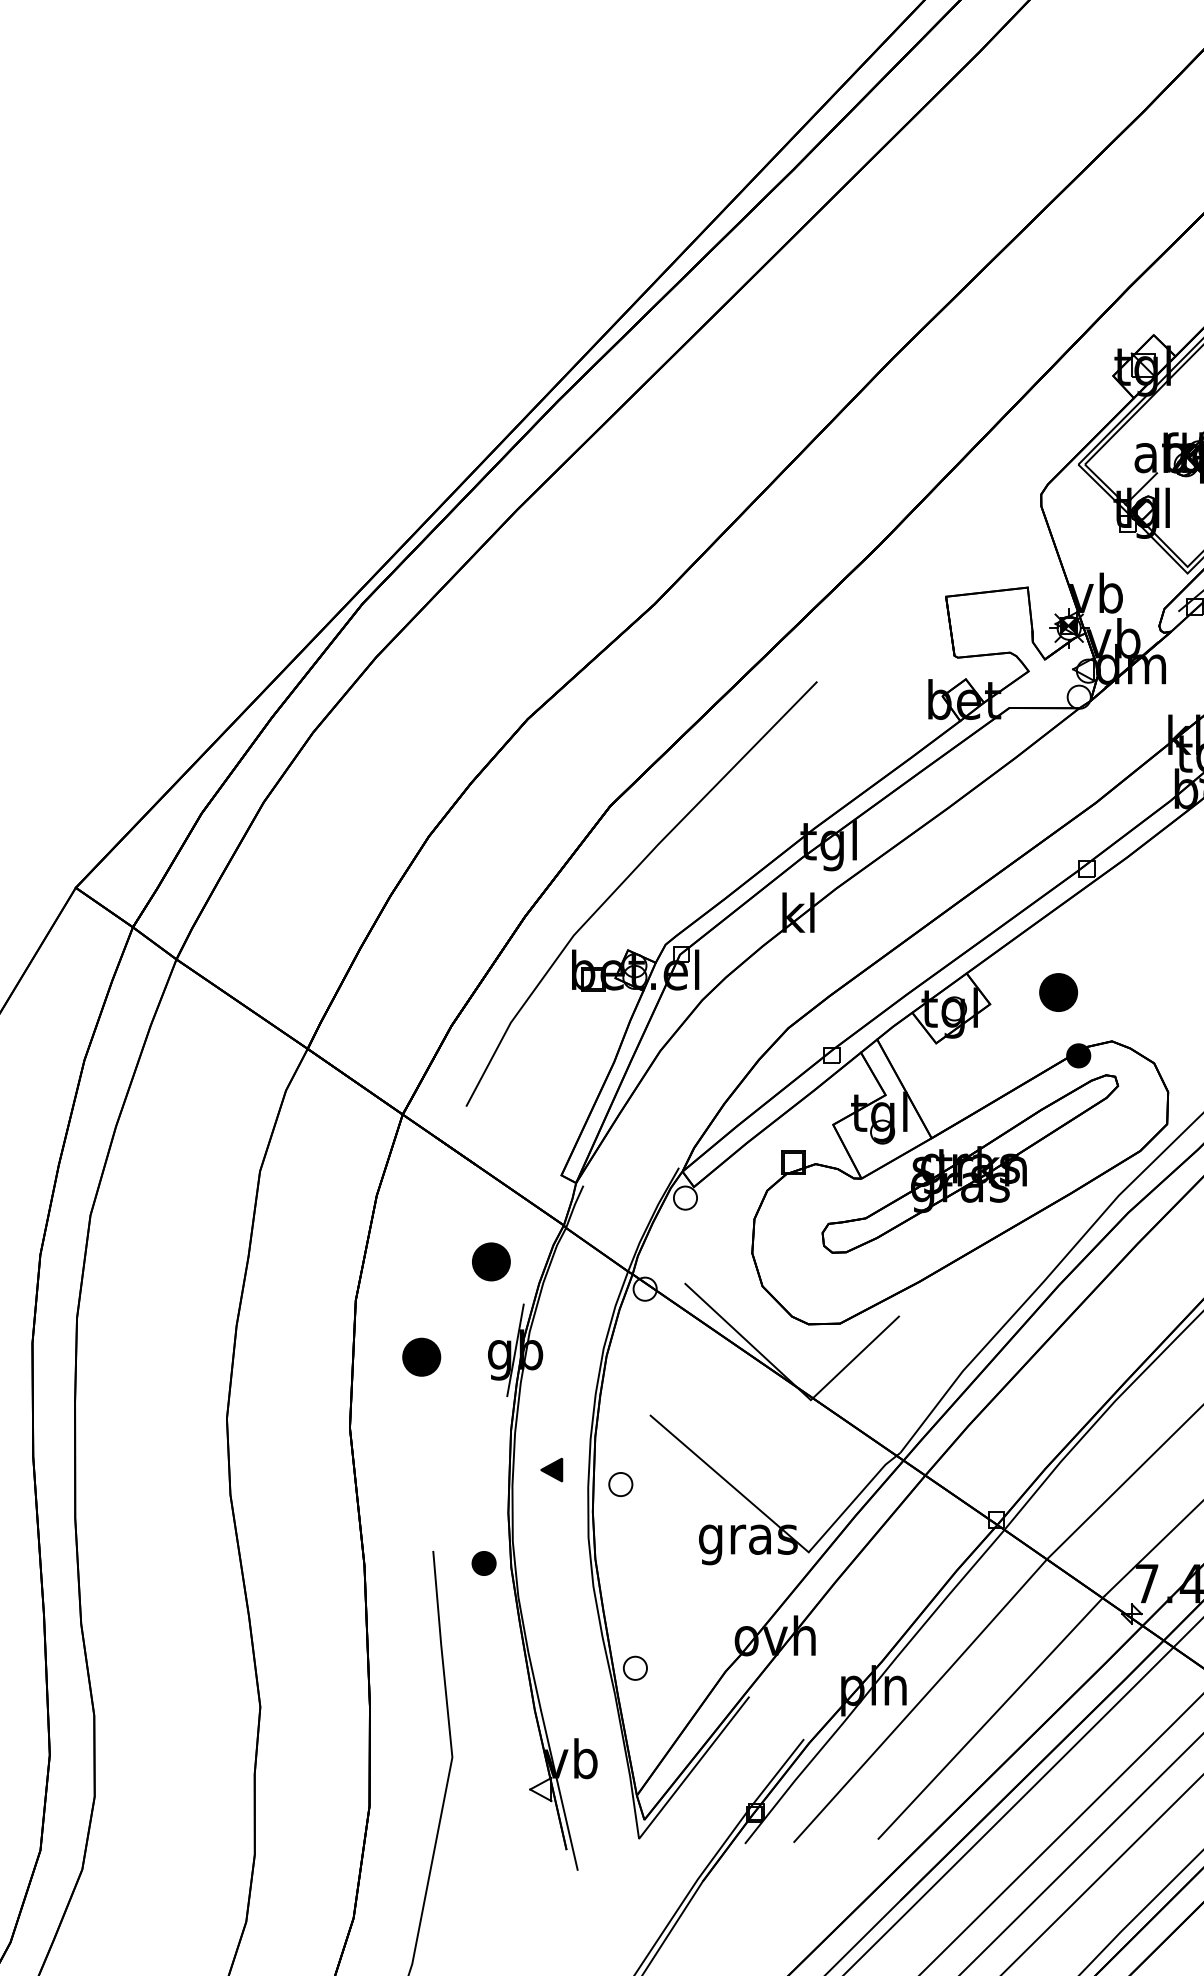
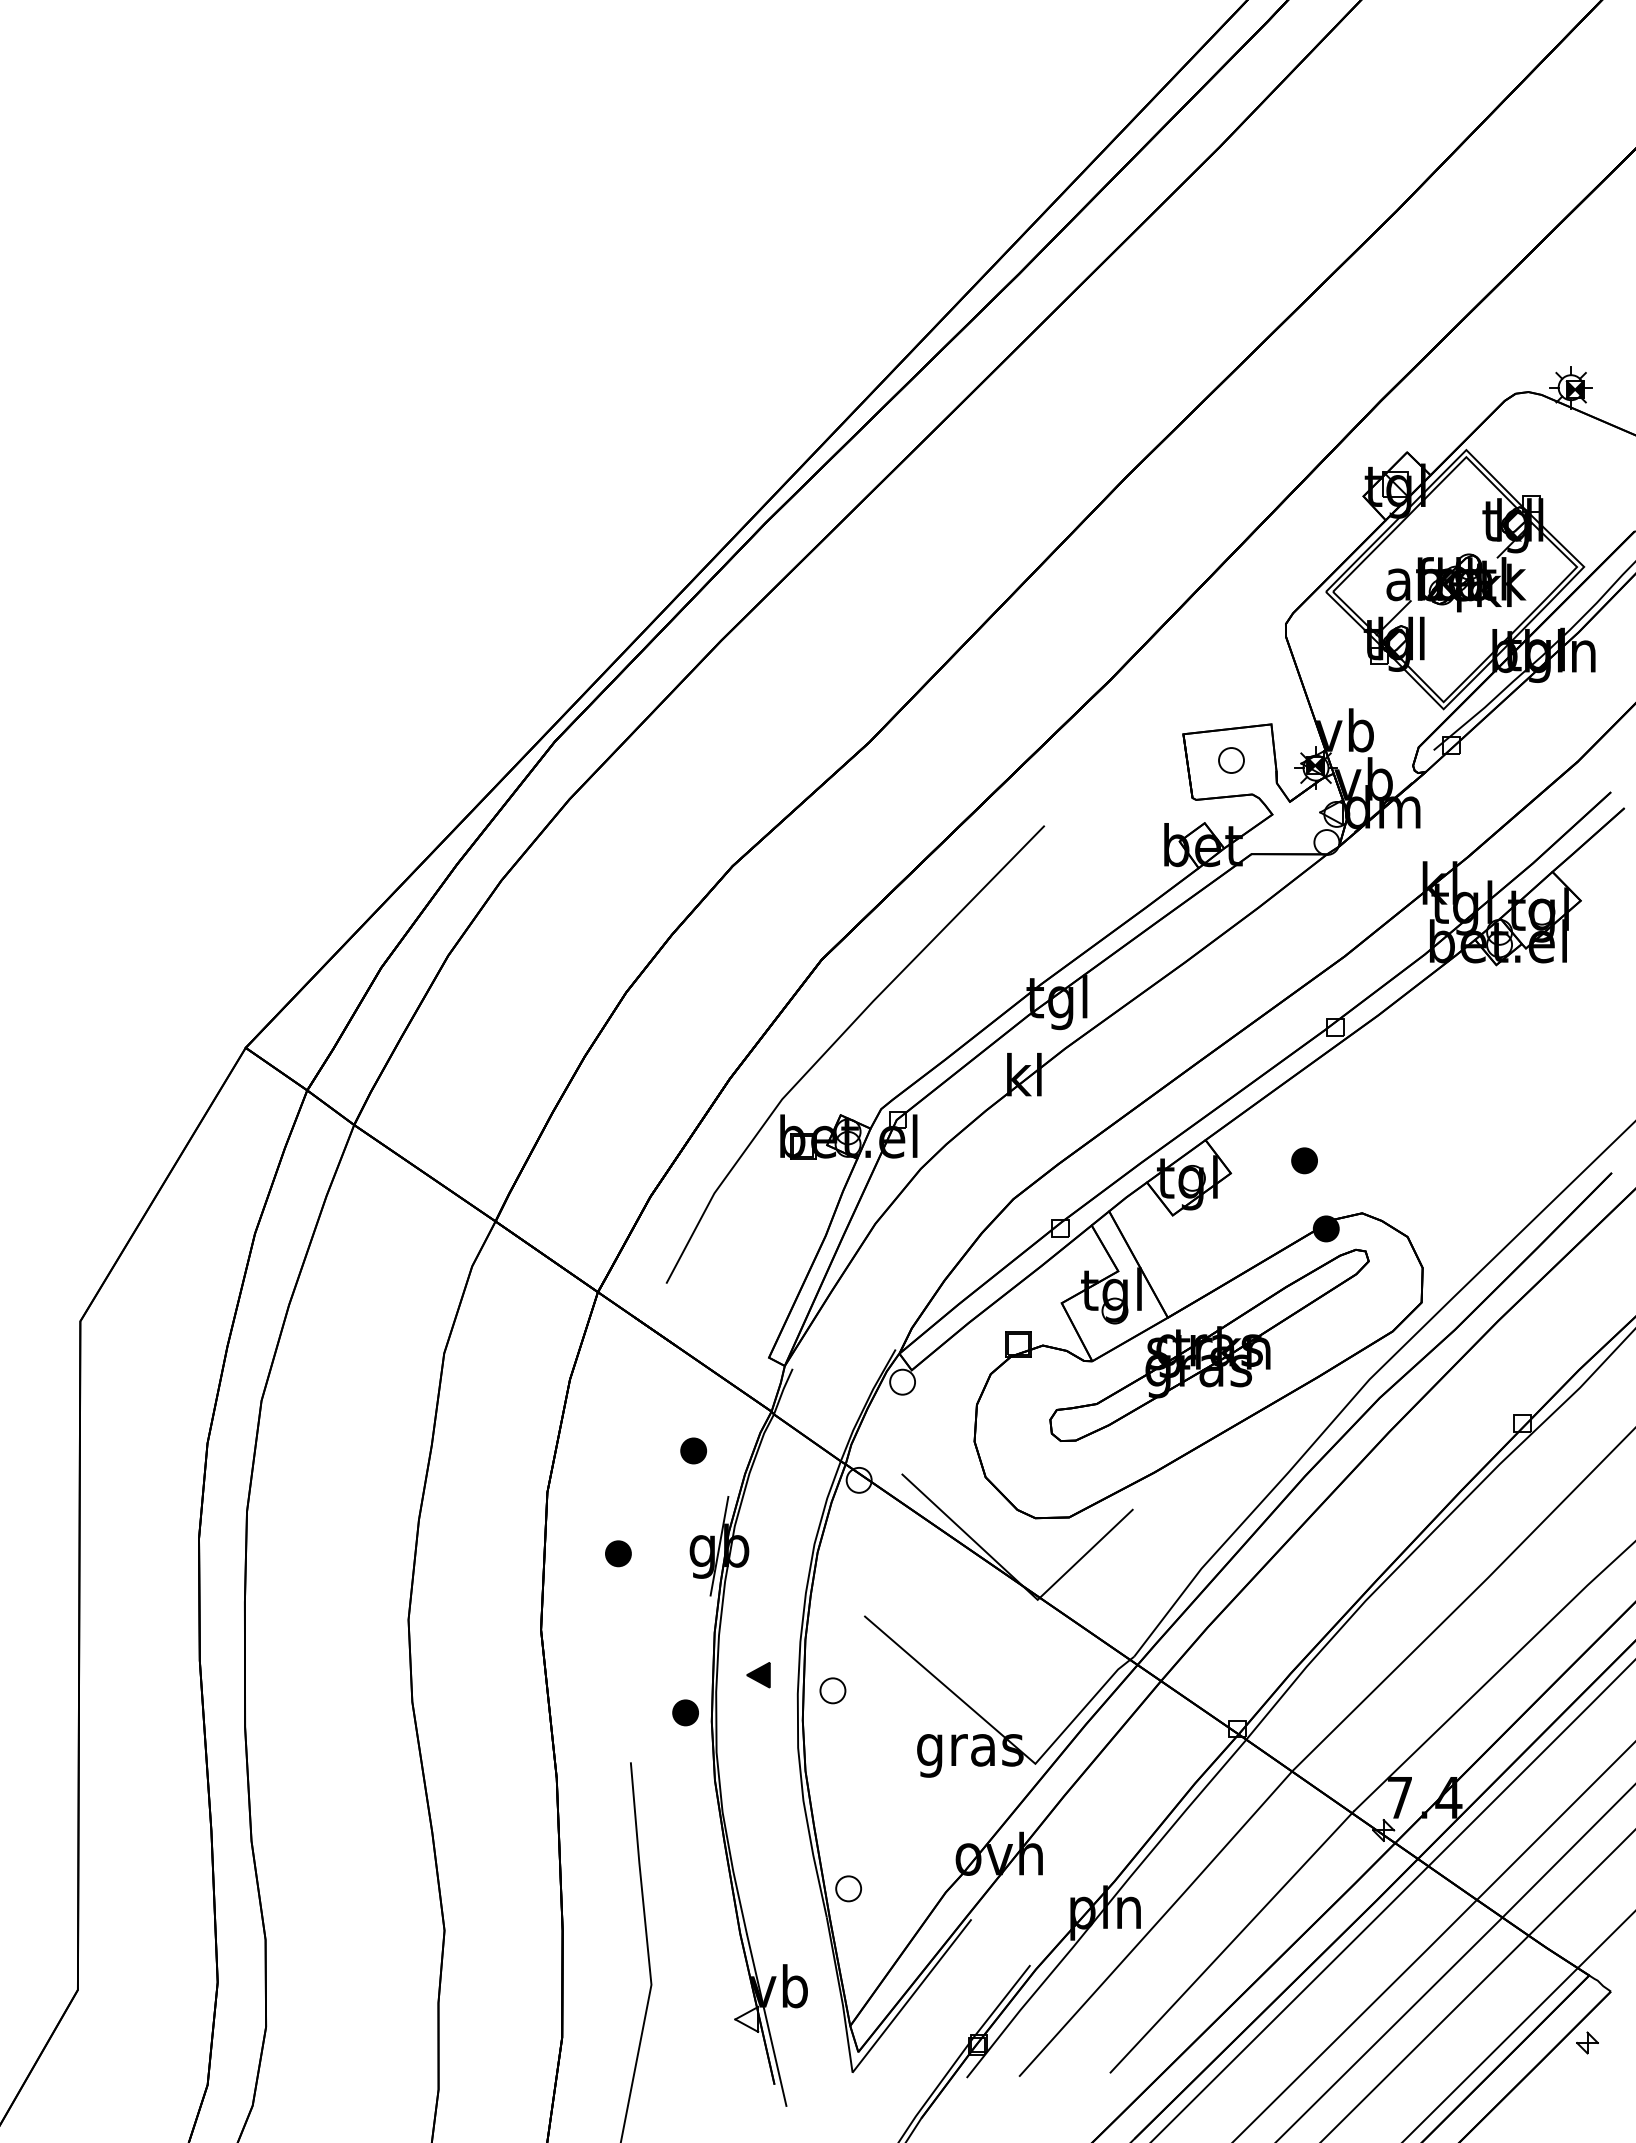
part: (990, 621) -> (1231, 760), added
part: (1058, 992) -> (1304, 1160), size x0.62
part: (491, 1261) -> (693, 1450), size x0.62
part: (421, 1357) -> (618, 1553), size x0.62
part: (483, 1563) -> (685, 1712), moved

